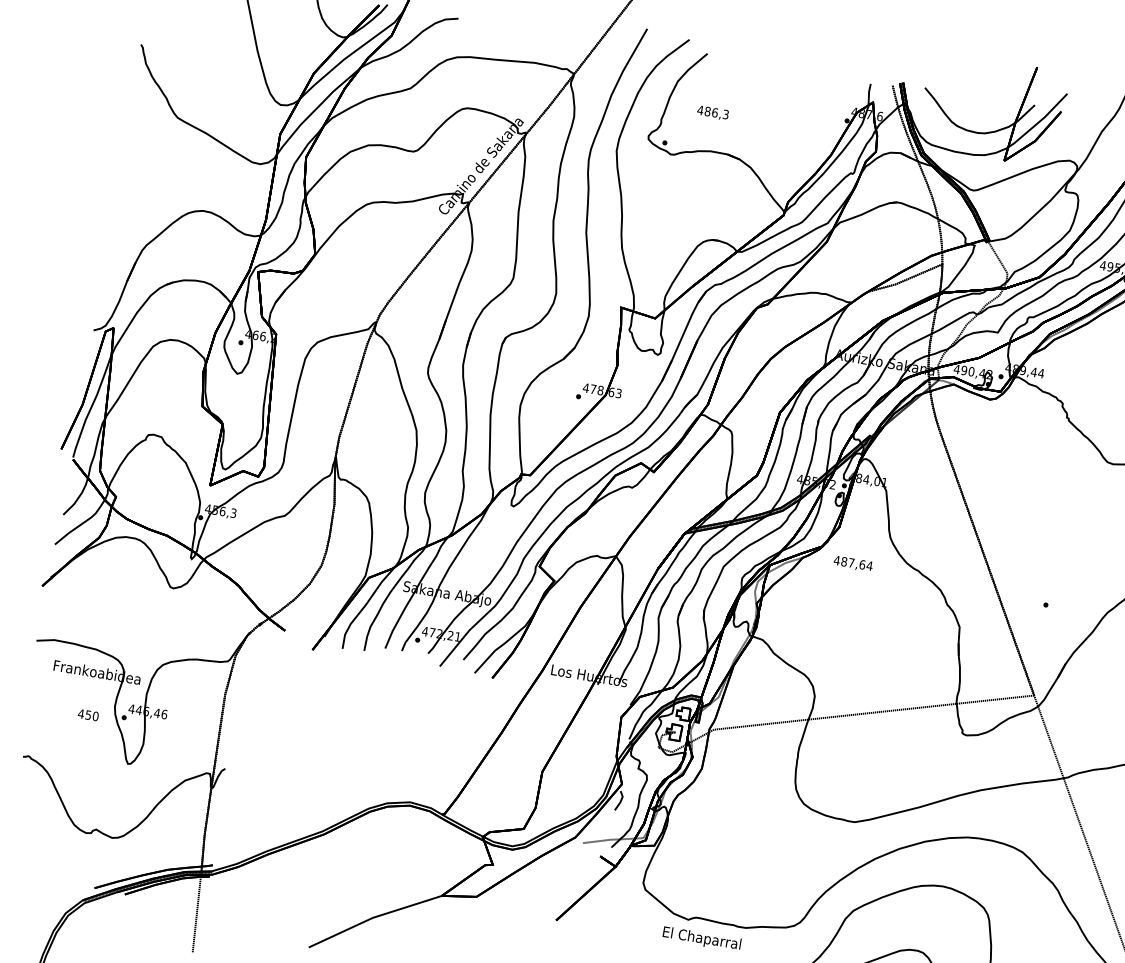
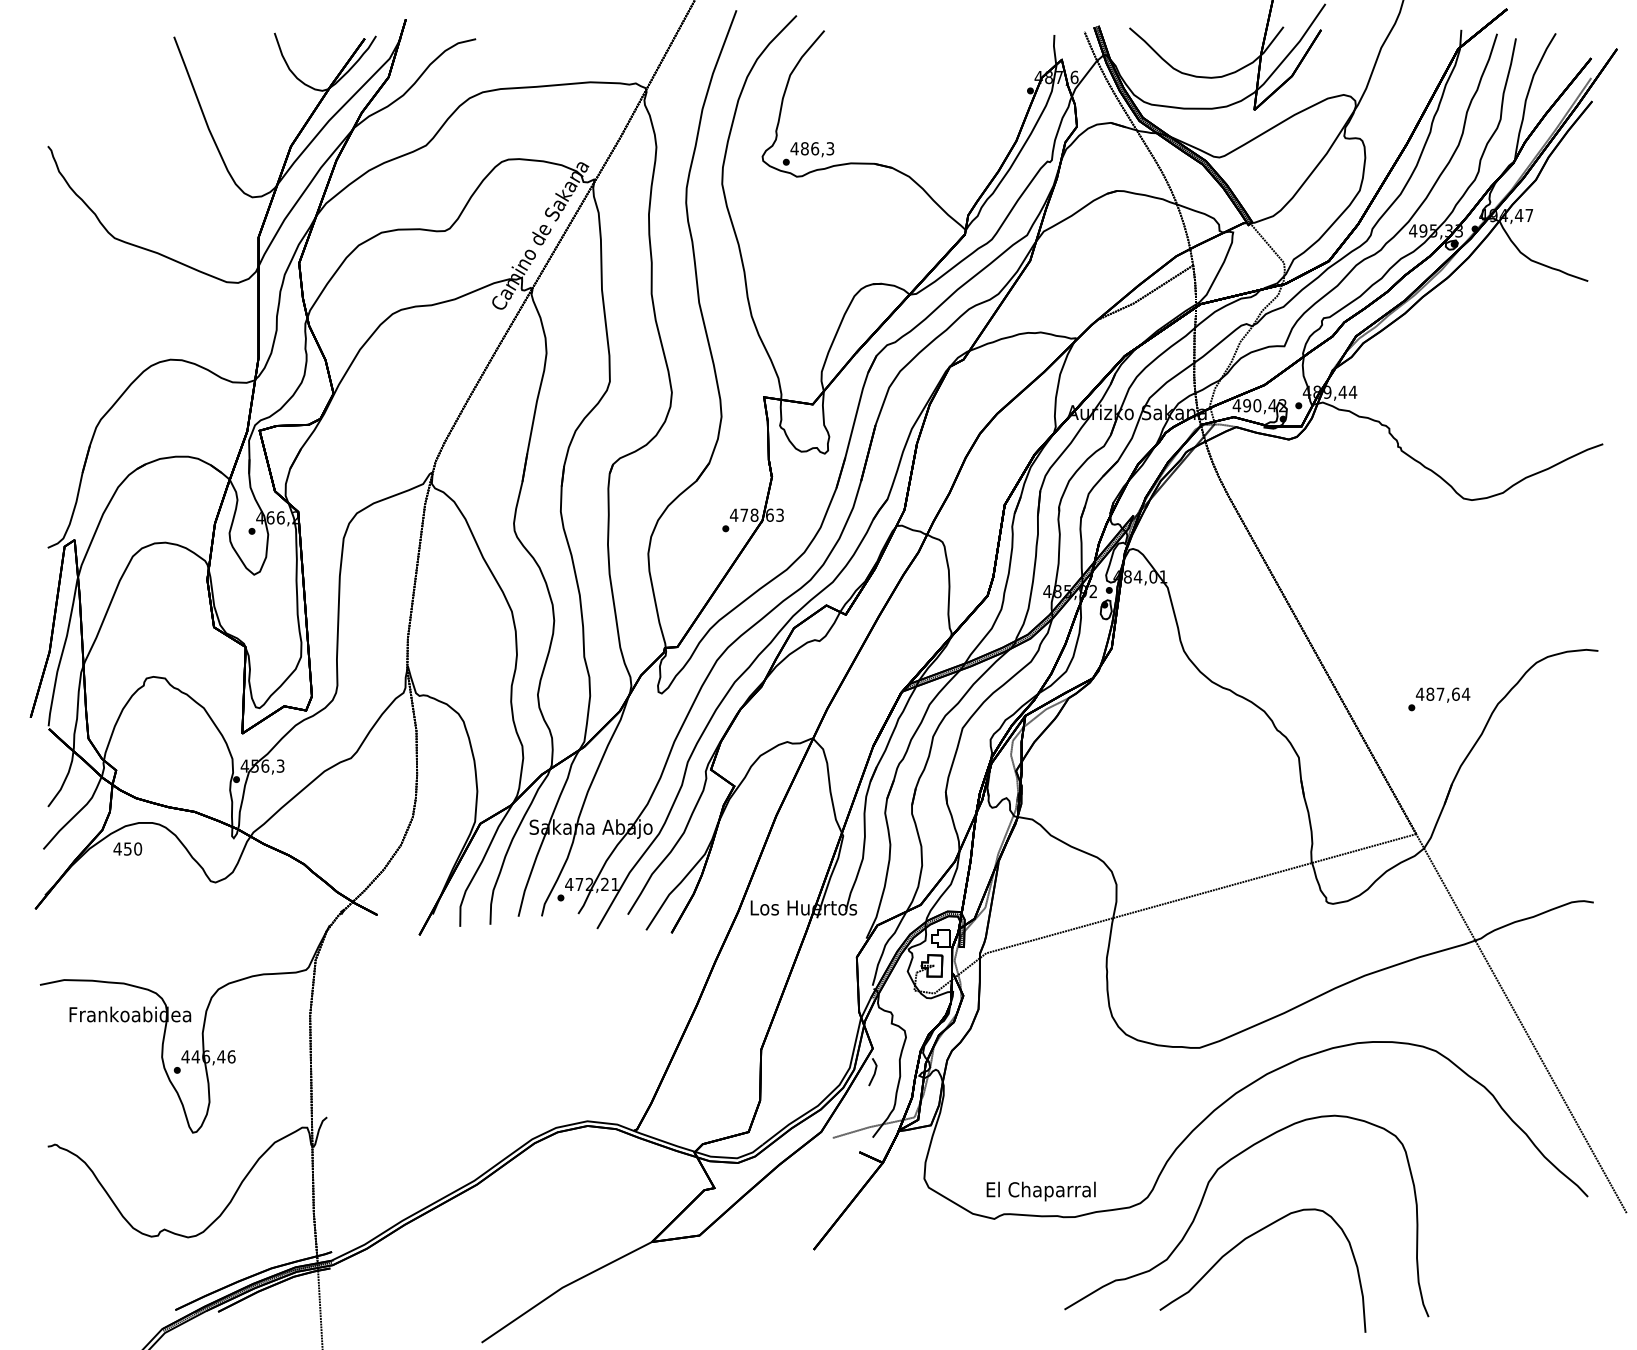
text: (713, 113) -> (812, 149), moved
text: (852, 563) -> (1442, 694), moved
text: (88, 714) -> (127, 848), moved
text: (701, 939) -> (1040, 1191), moved

